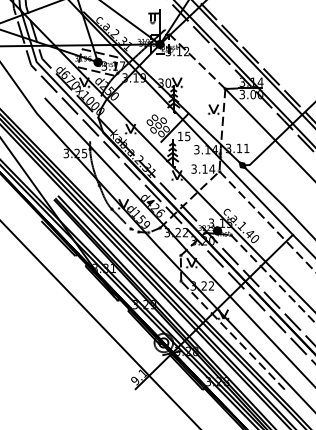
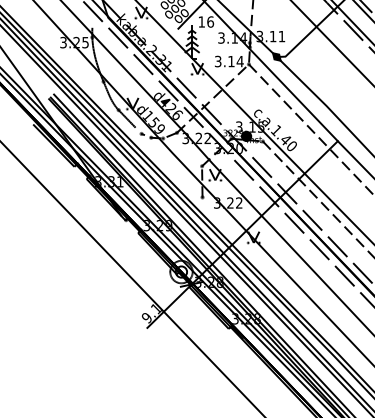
text: (187, 136) -> (210, 22), 15 -> 16
line: (232, 335) -> (264, 263), removed

